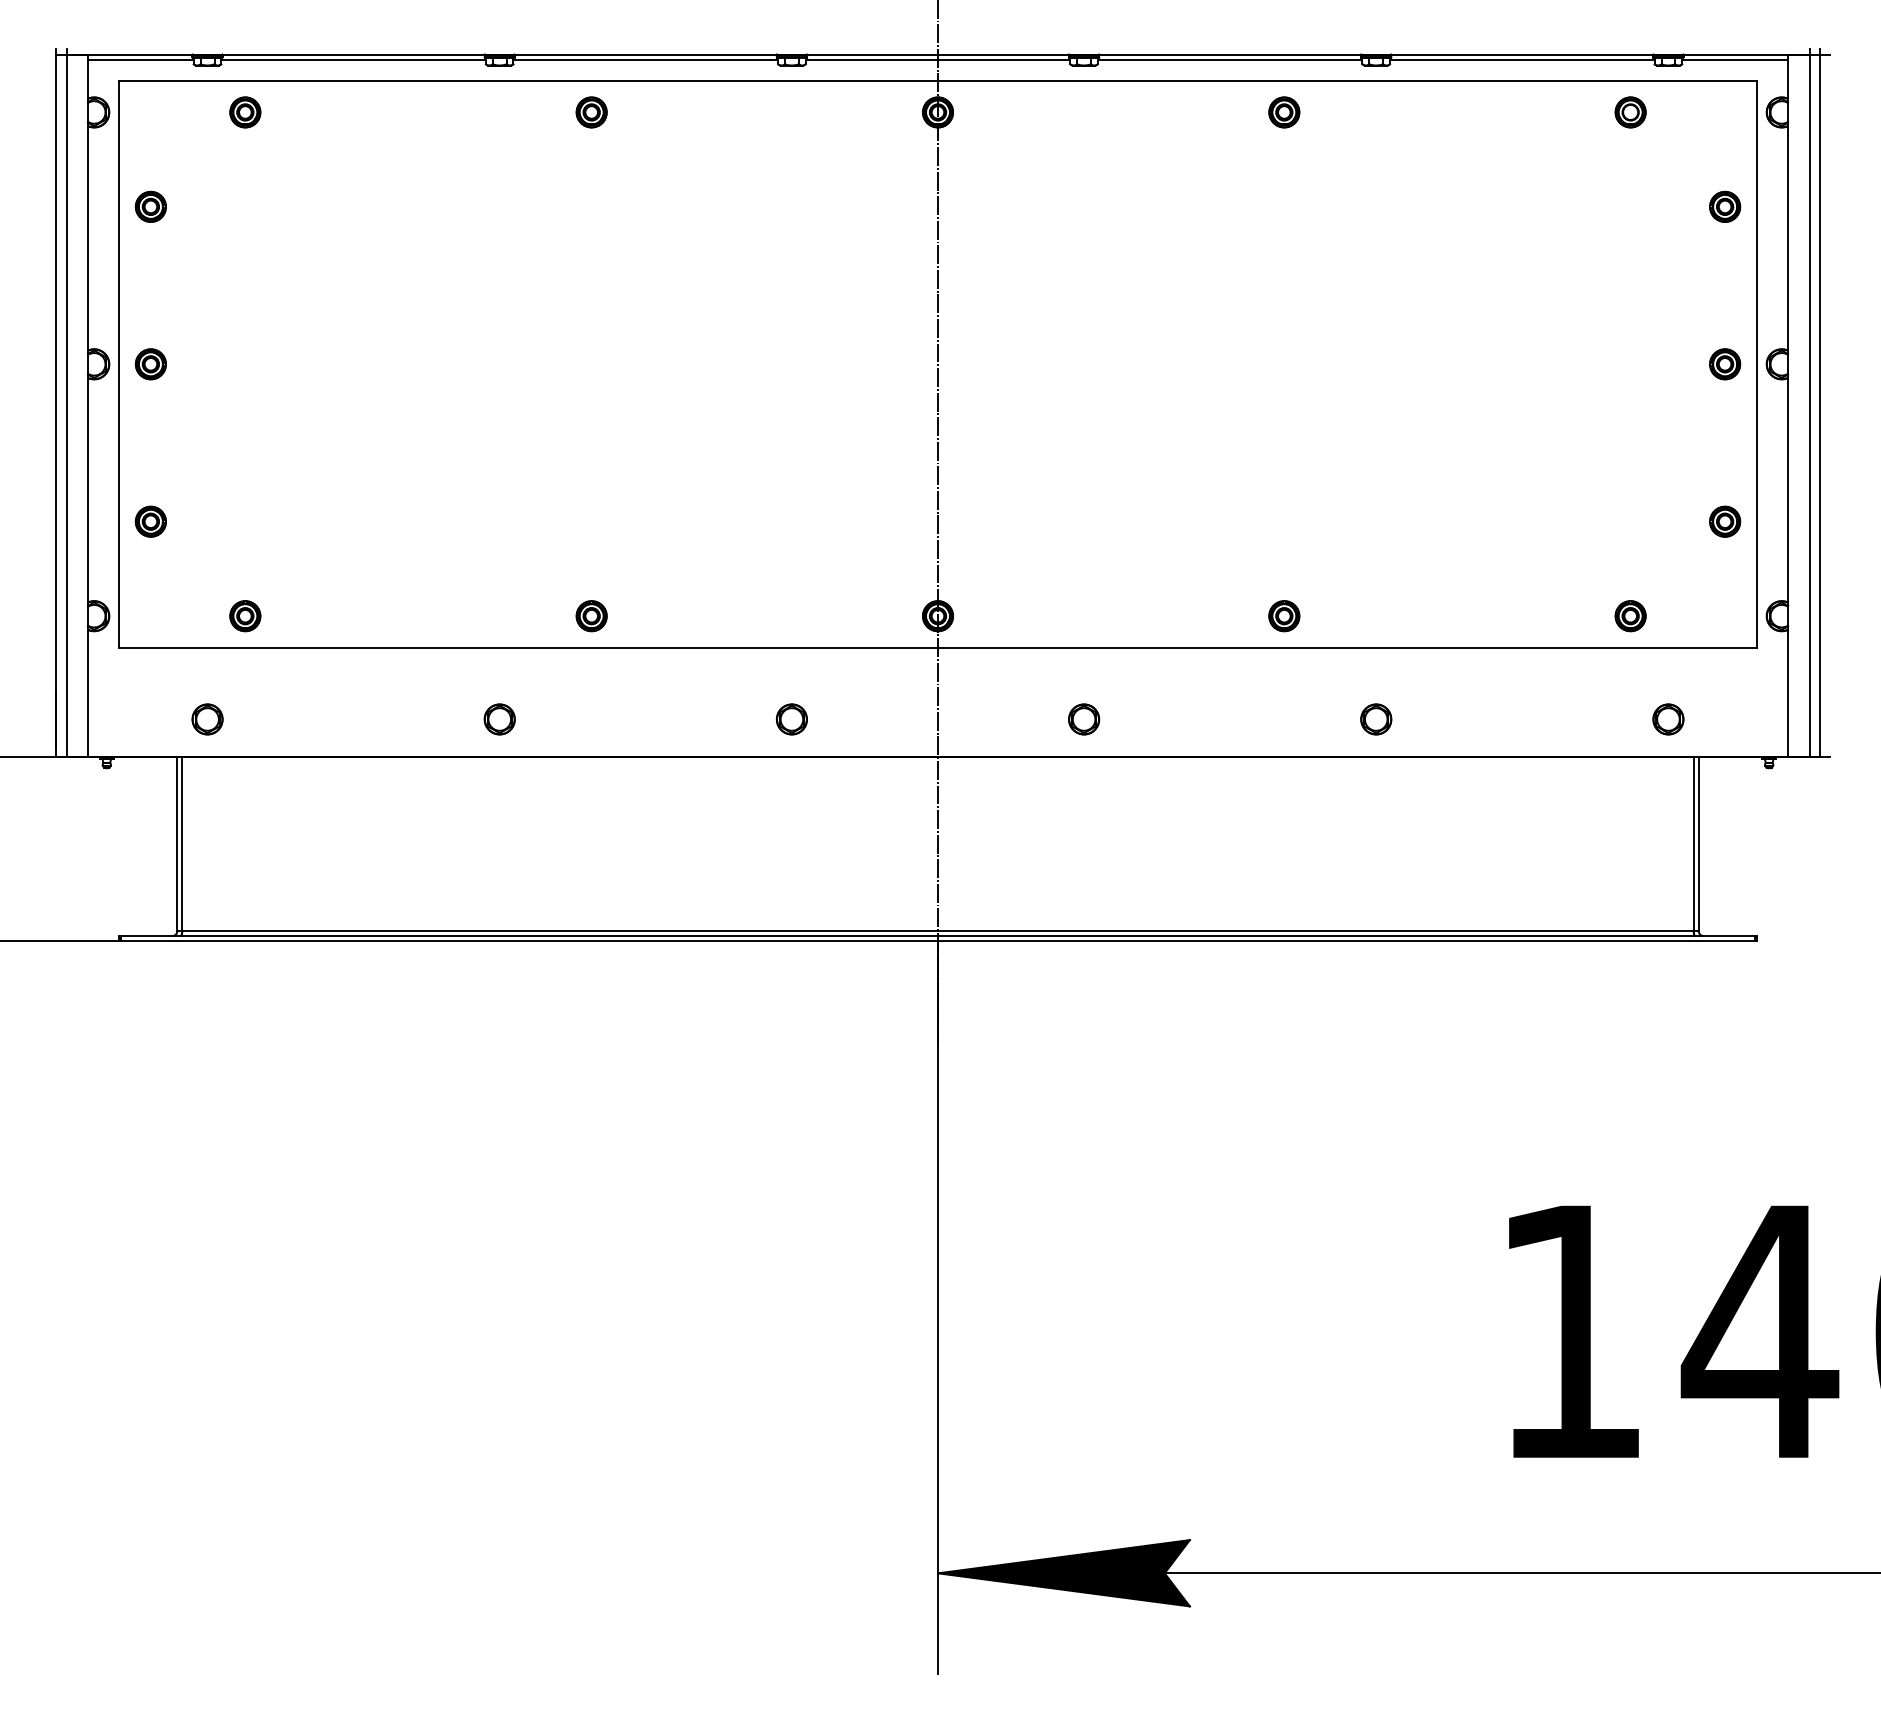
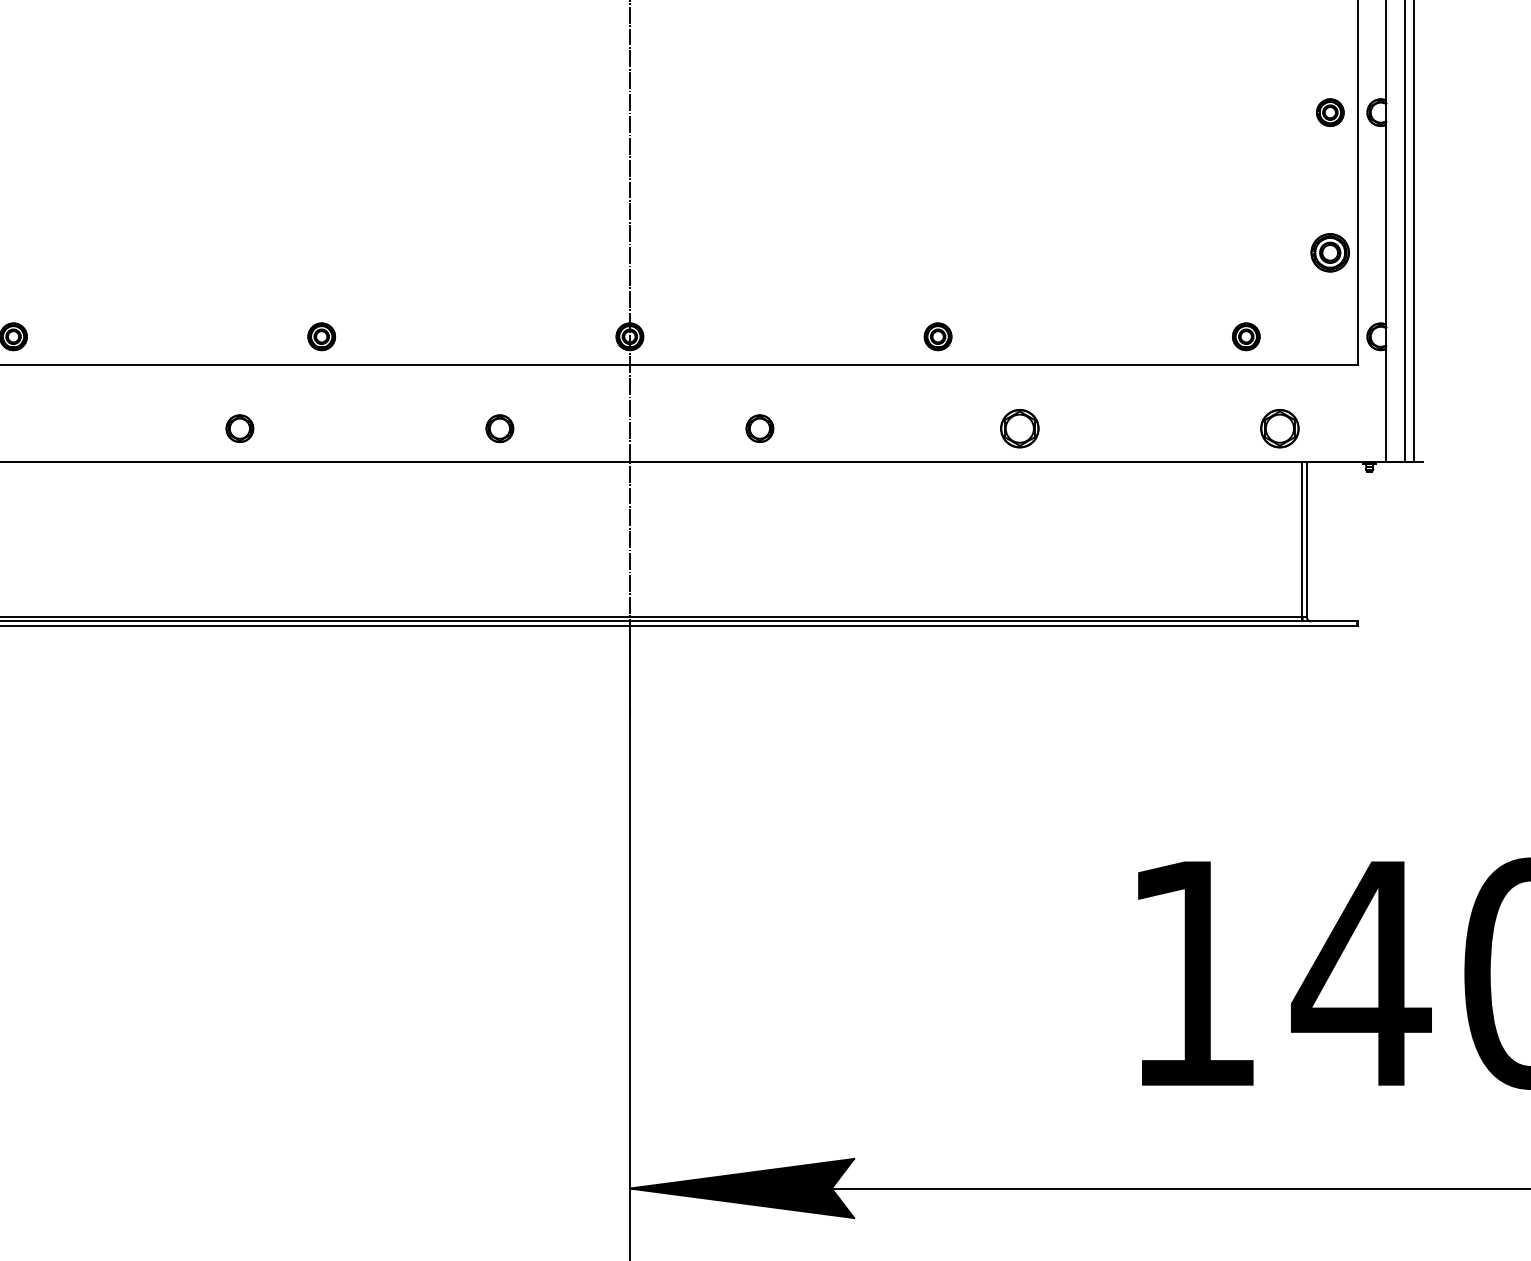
part: (1725, 521) -> (1330, 252), size x1.4
part: (1376, 719) -> (1020, 428), size x1.4
part: (1668, 719) -> (1279, 428), size x1.4

